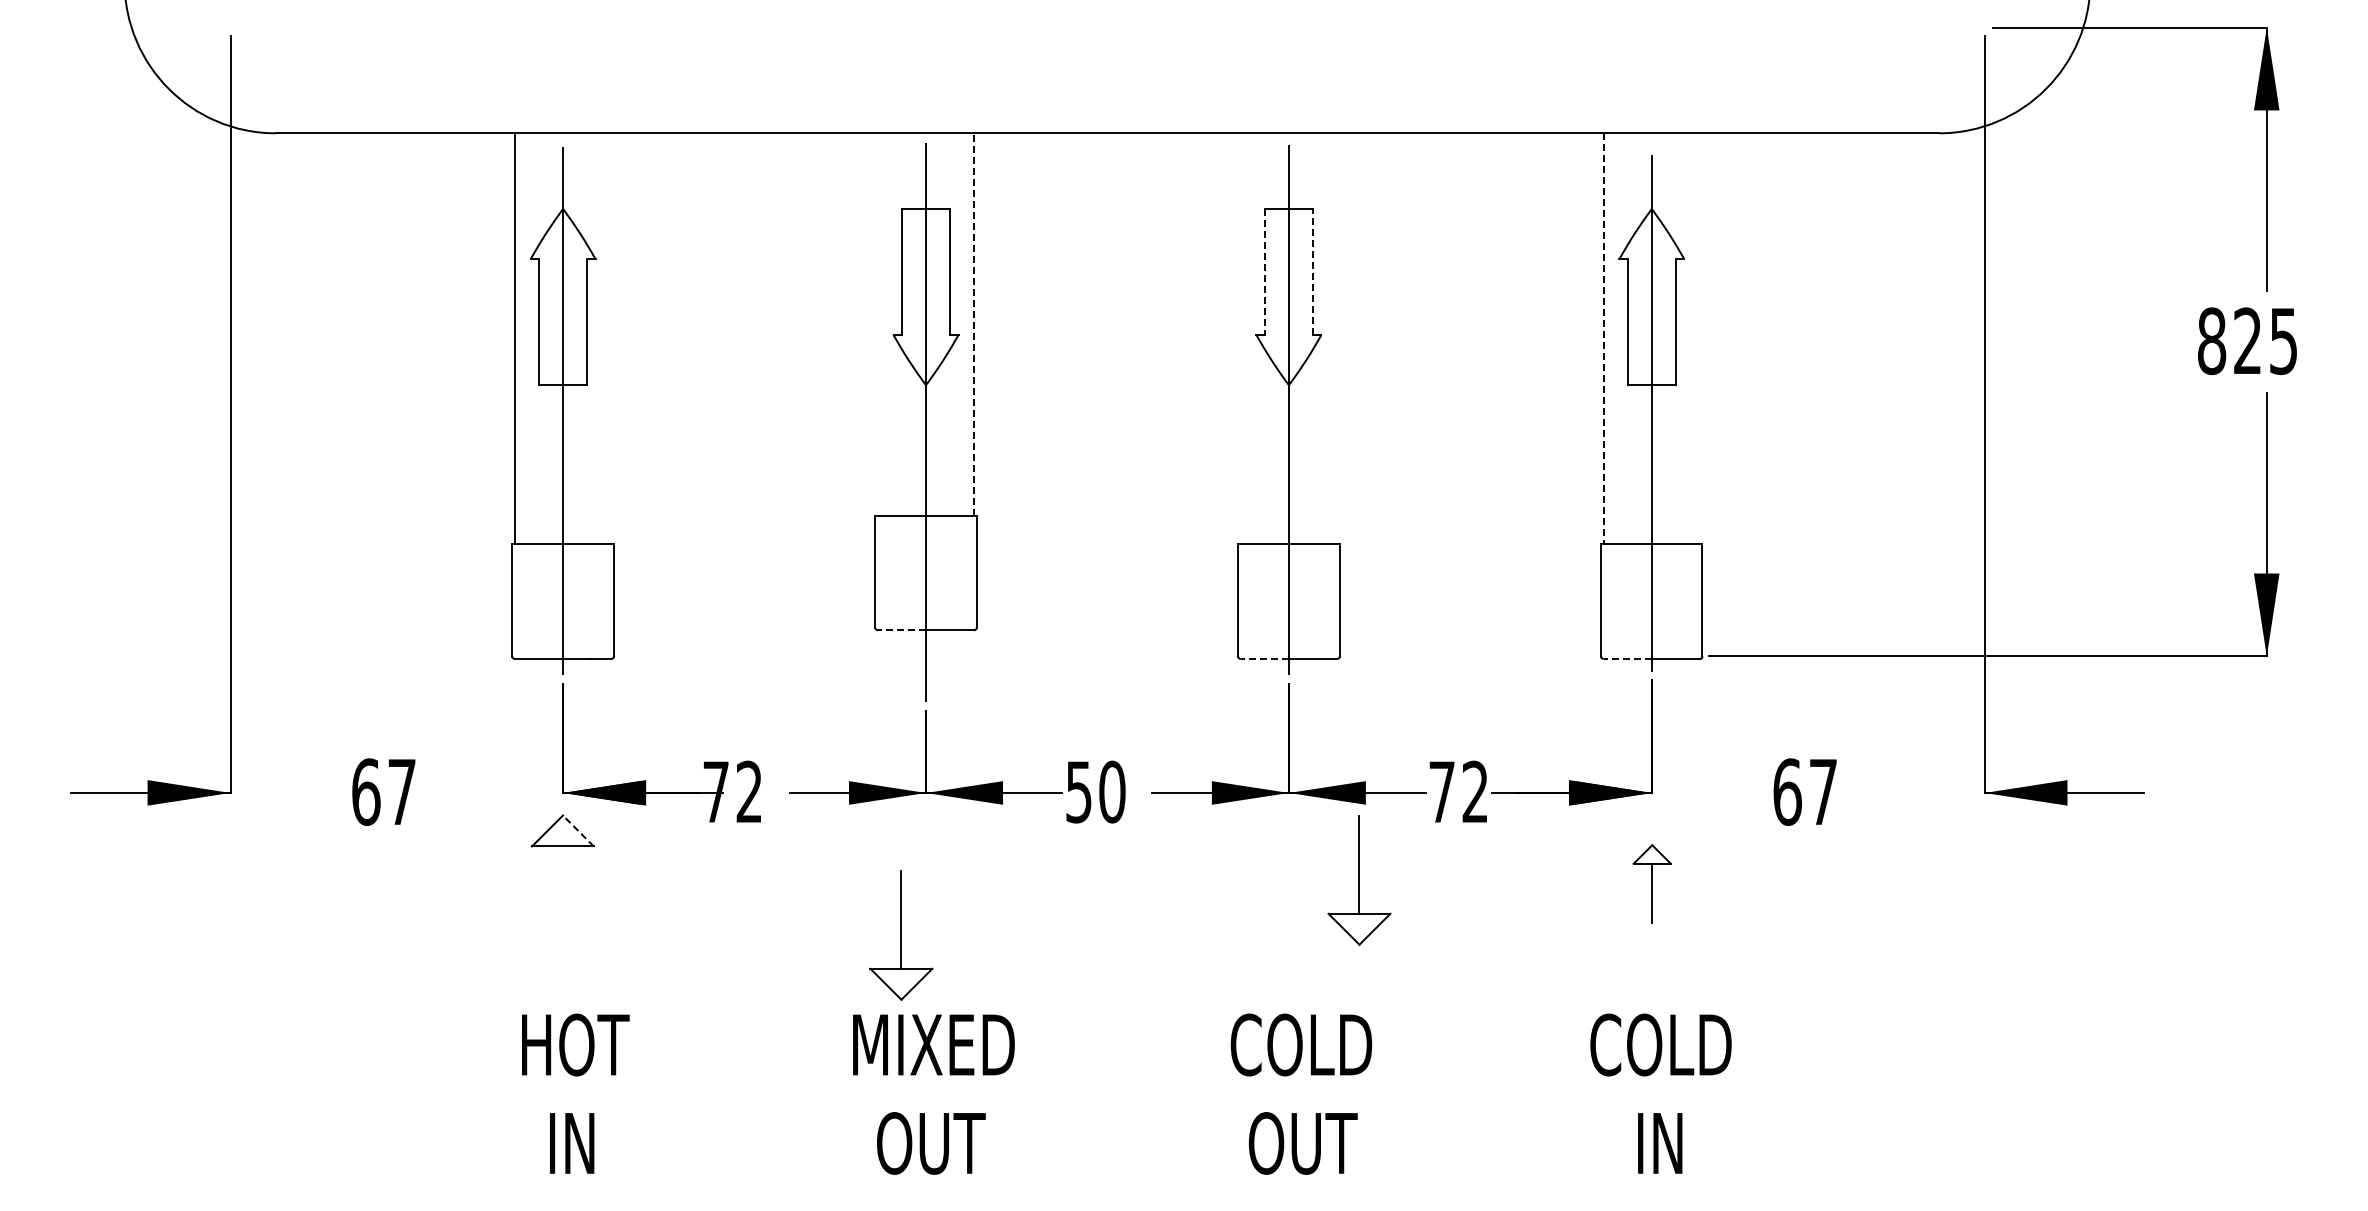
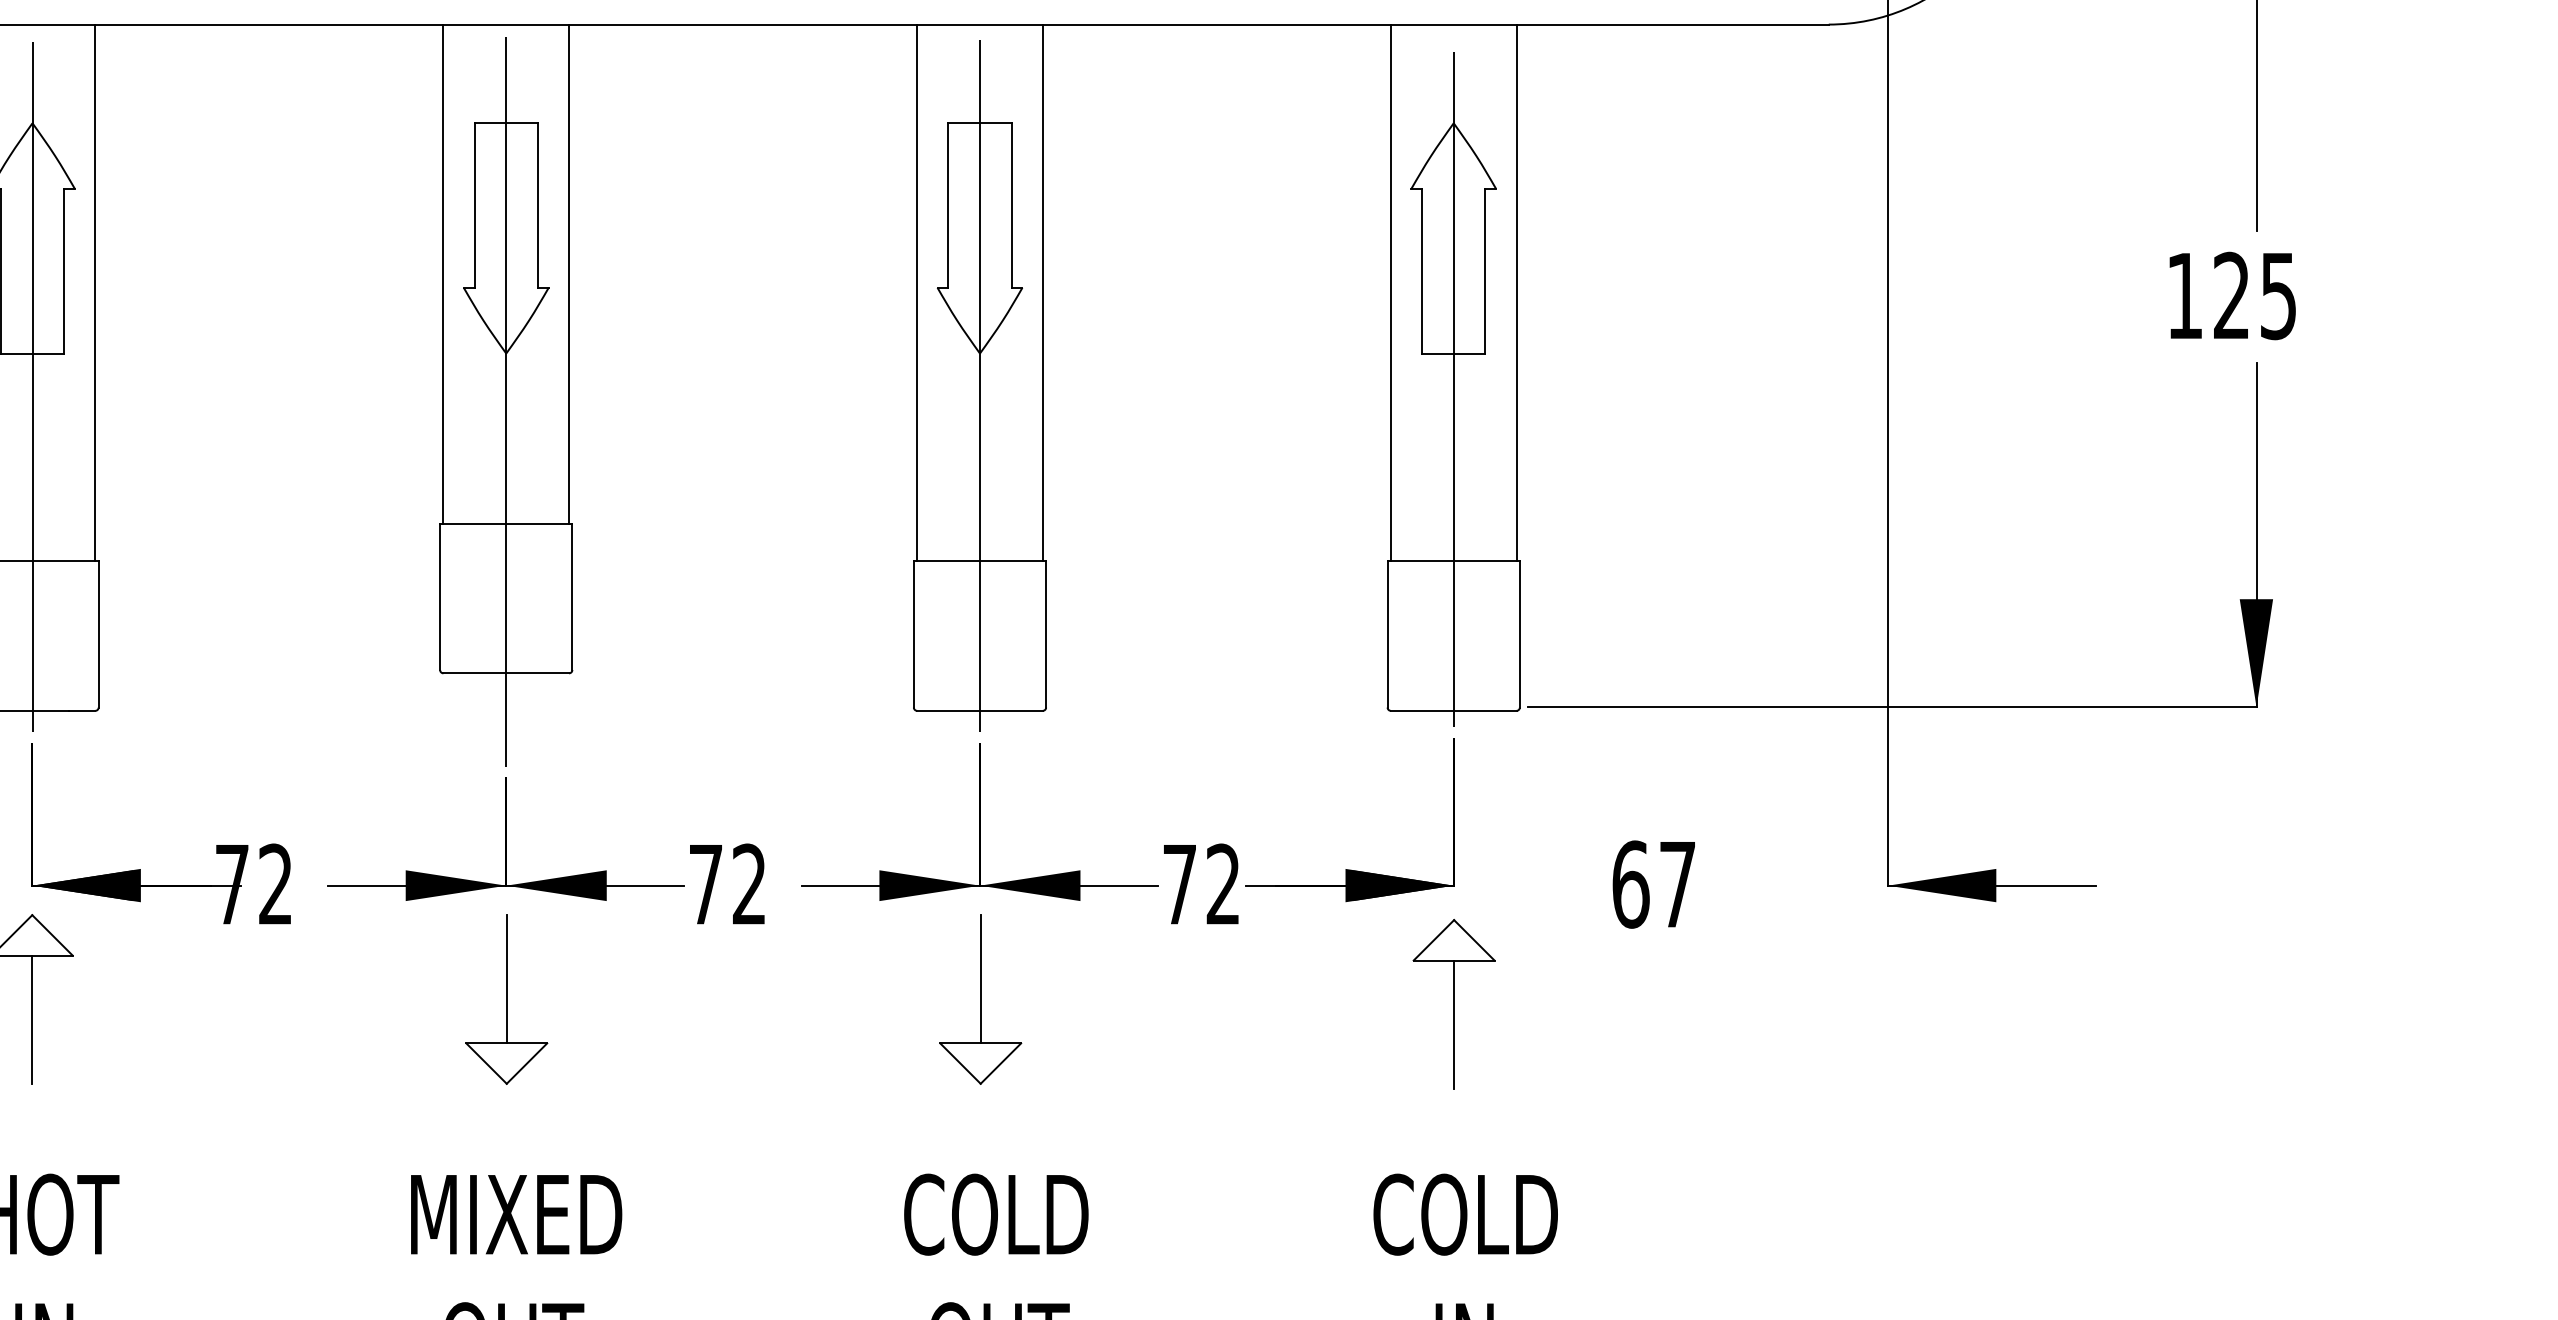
line: (1313, 271) -> (1012, 204), dashed -> solid
line: (1264, 272) -> (948, 206), dashed -> solid
line: (877, 324) -> (442, 274), added
line: (974, 324) -> (569, 274), dashed -> solid
line: (611, 338) -> (95, 292), added
line: (1240, 338) -> (916, 292), added
line: (1337, 338) -> (1043, 292), added
line: (1603, 338) -> (1390, 292), dashed -> solid
line: (1699, 338) -> (1515, 292), added
text: (2212, 341) -> (2185, 296), 825 -> 125
line: (901, 630) -> (474, 673), dashed -> solid
line: (1264, 659) -> (948, 711), dashed -> solid
line: (1627, 659) -> (1421, 711), dashed -> solid
text: (1095, 791) -> (727, 883), 50 -> 72
line: (578, 831) -> (52, 935), dashed -> solid
part: (1359, 880) -> (980, 999), moved
part: (1652, 883) -> (1454, 1003), size x1.67
line: (562, 895) -> (31, 1019), added
part: (901, 935) -> (506, 999), moved

